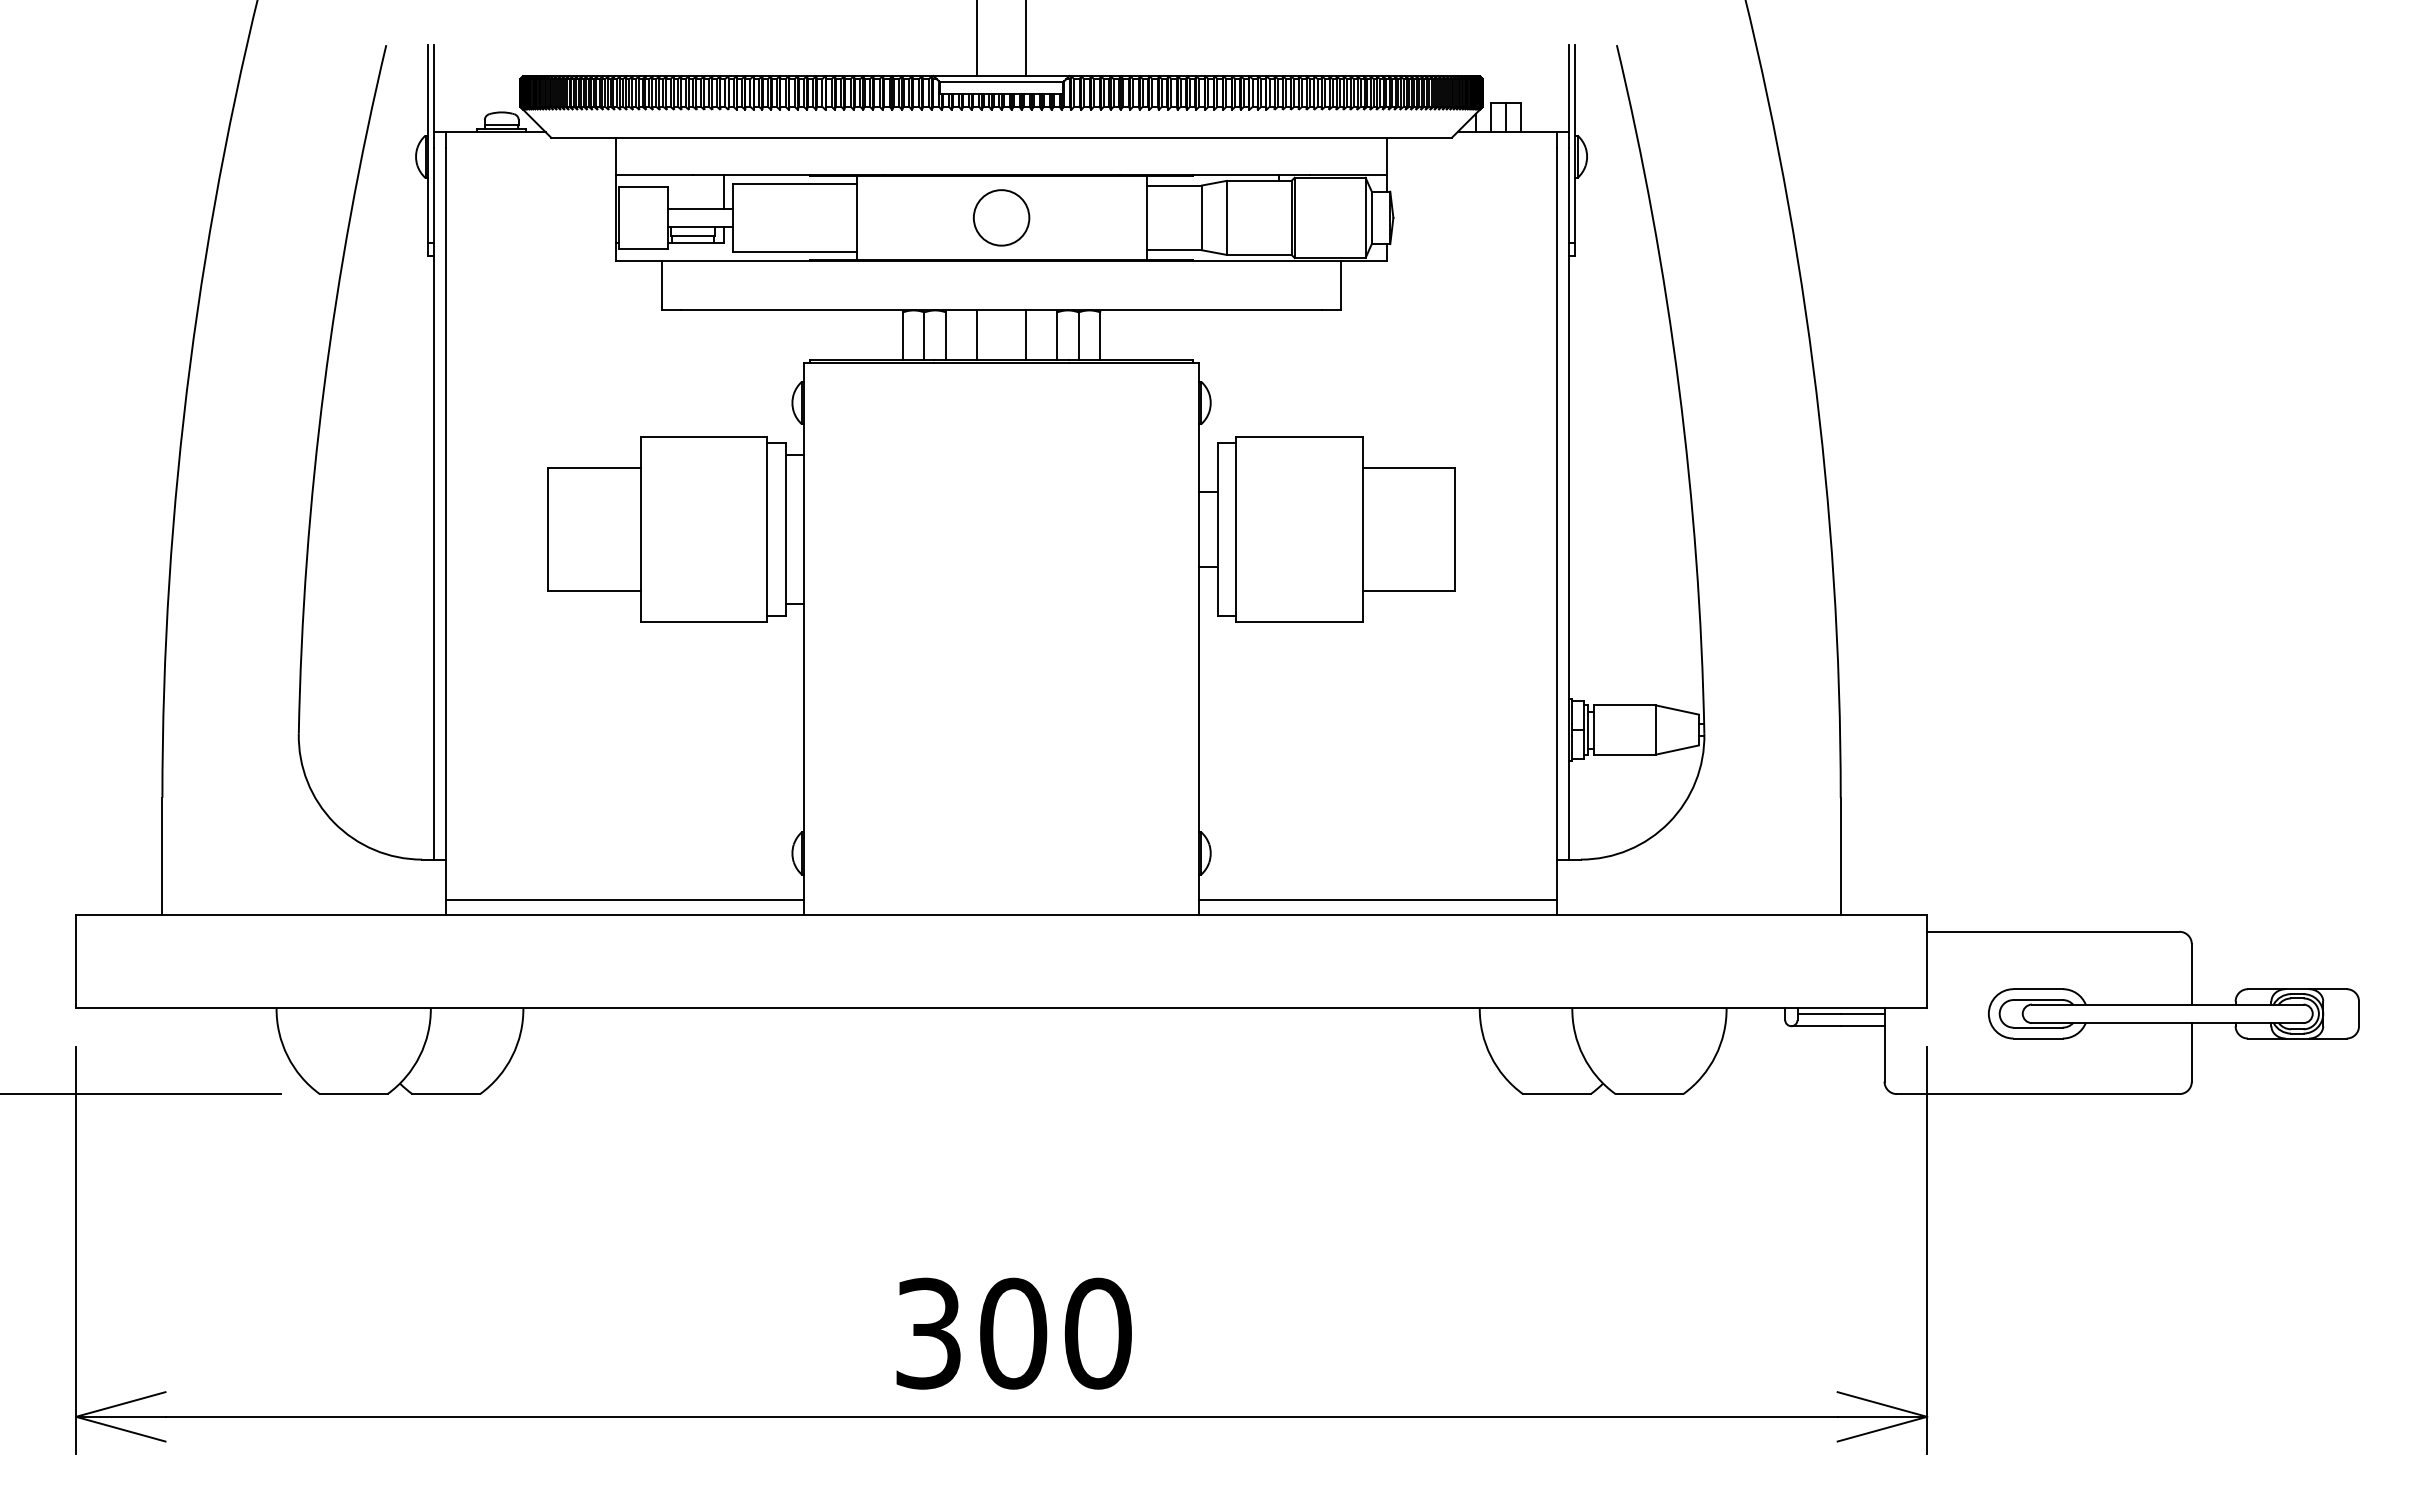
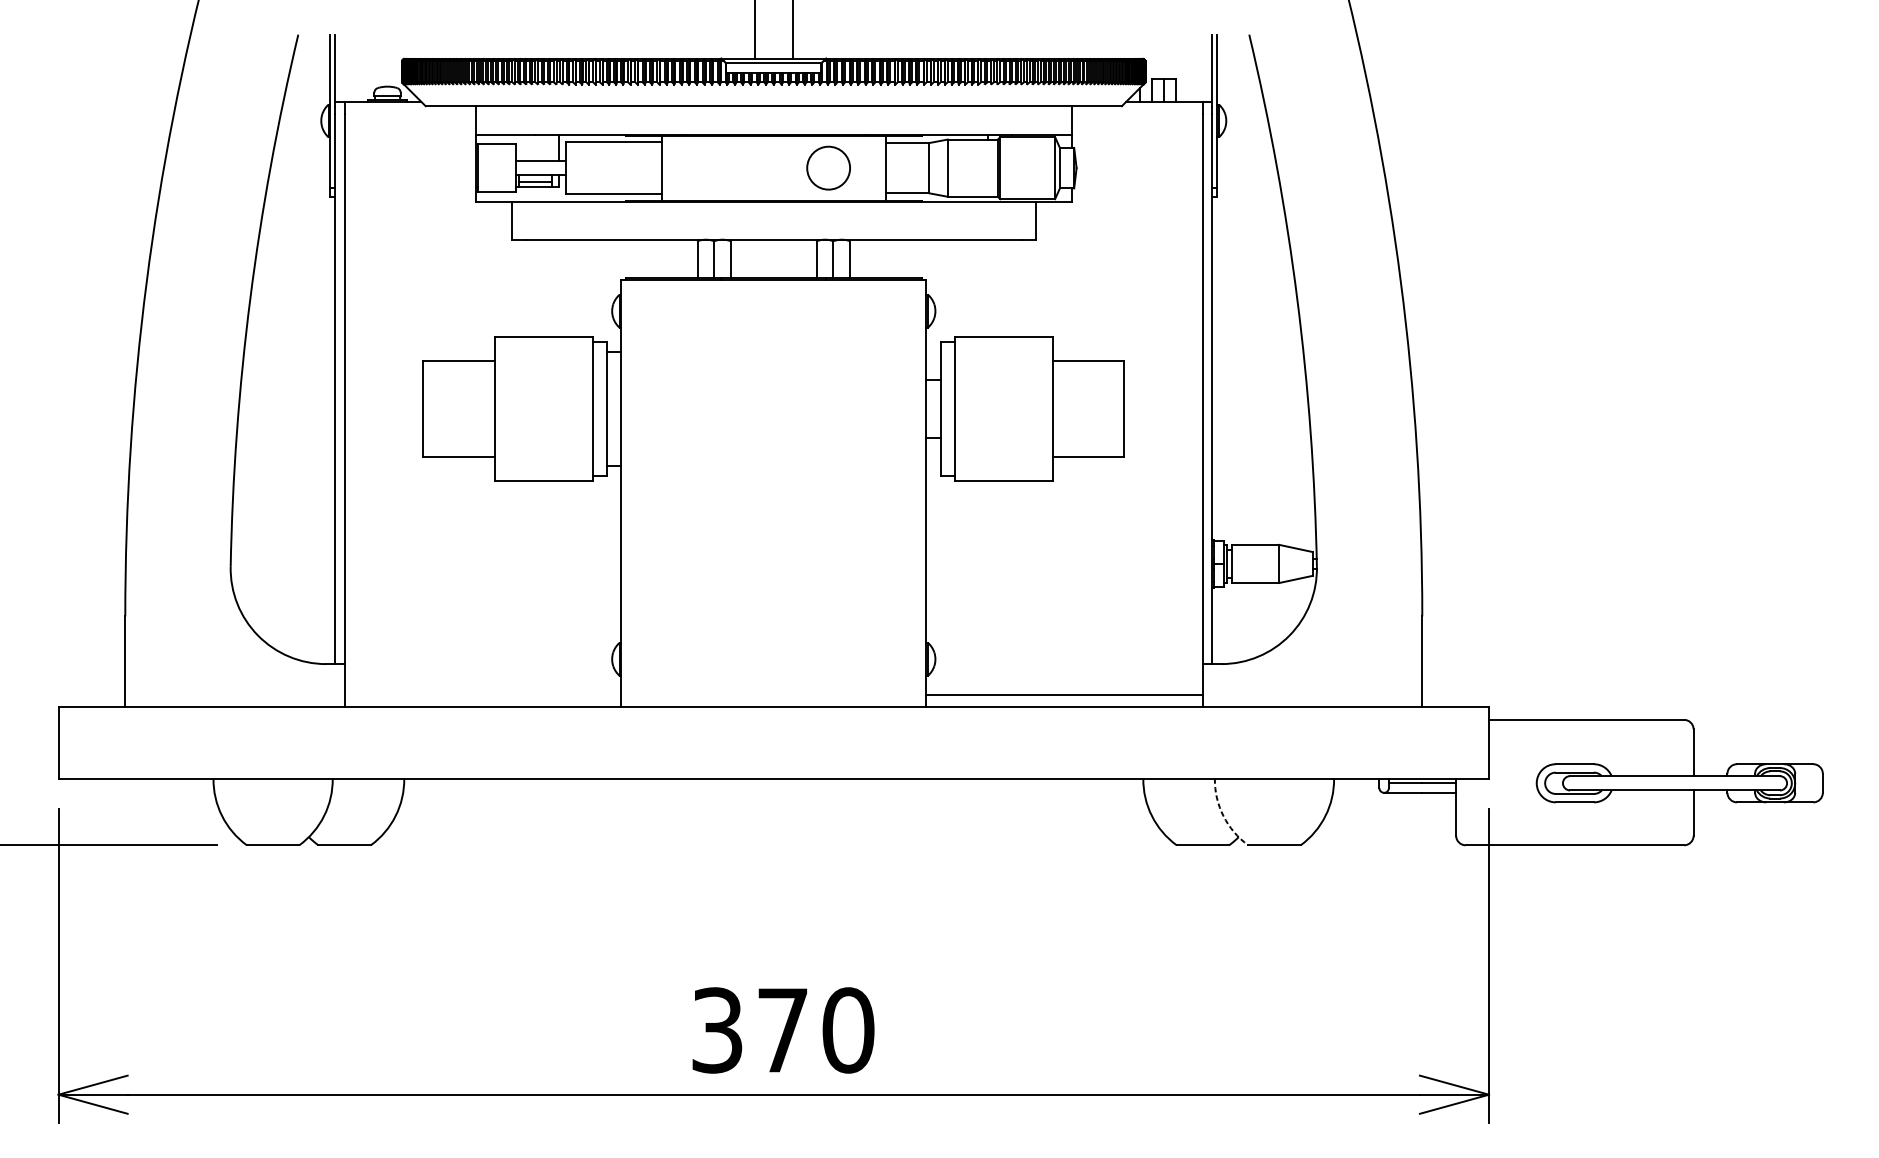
circle: (1001, 217) -> (828, 167), moved
line: (976, 334) -> (754, 258), removed
line: (1026, 334) -> (793, 258), removed
line: (625, 899) -> (483, 694), removed
arc: (1583, 1056) -> (1223, 816), solid -> dashed
text: (1013, 1333) -> (783, 1030), 300 -> 370

